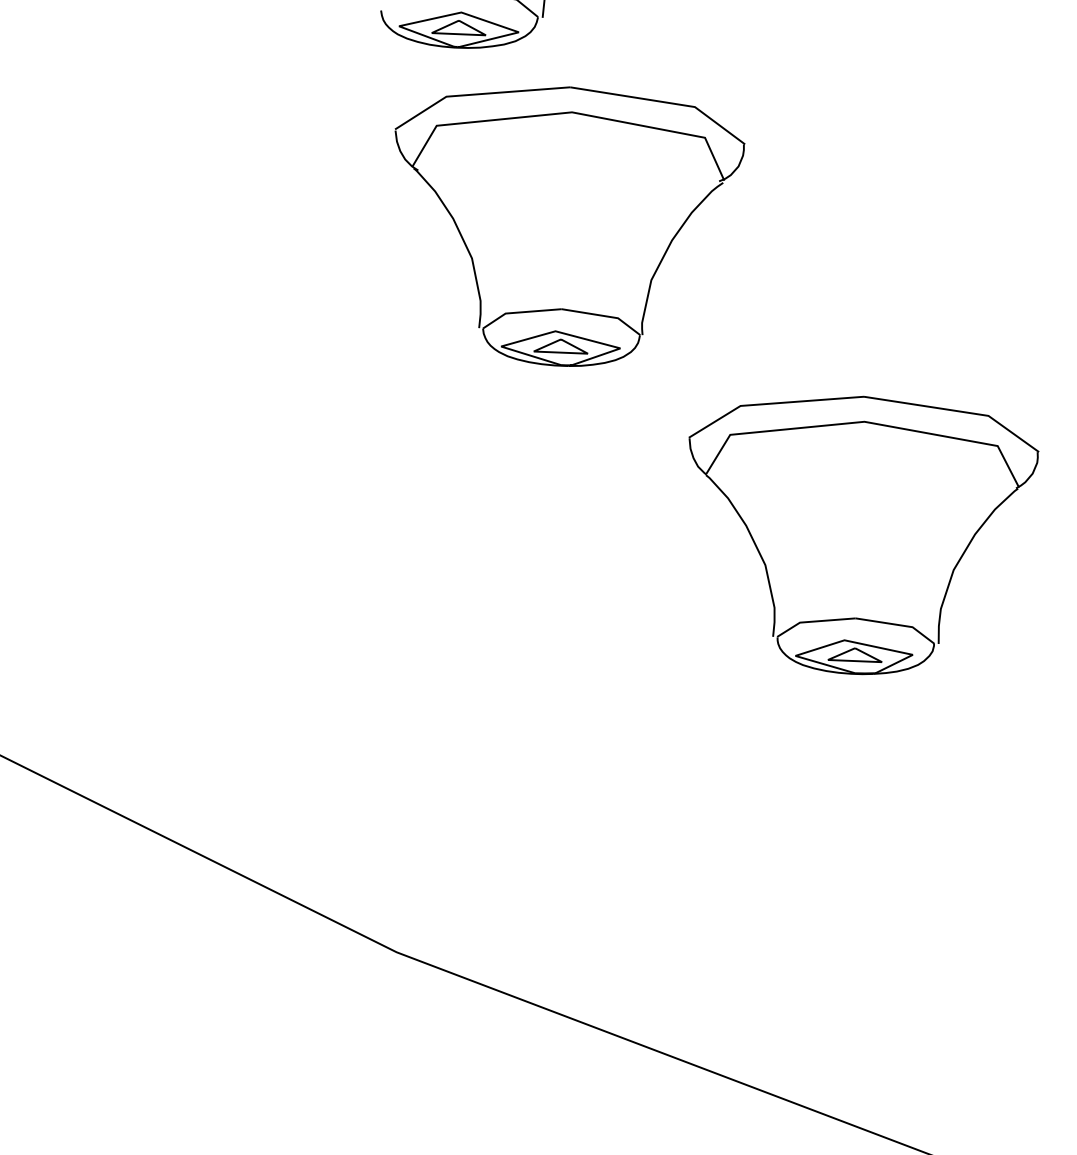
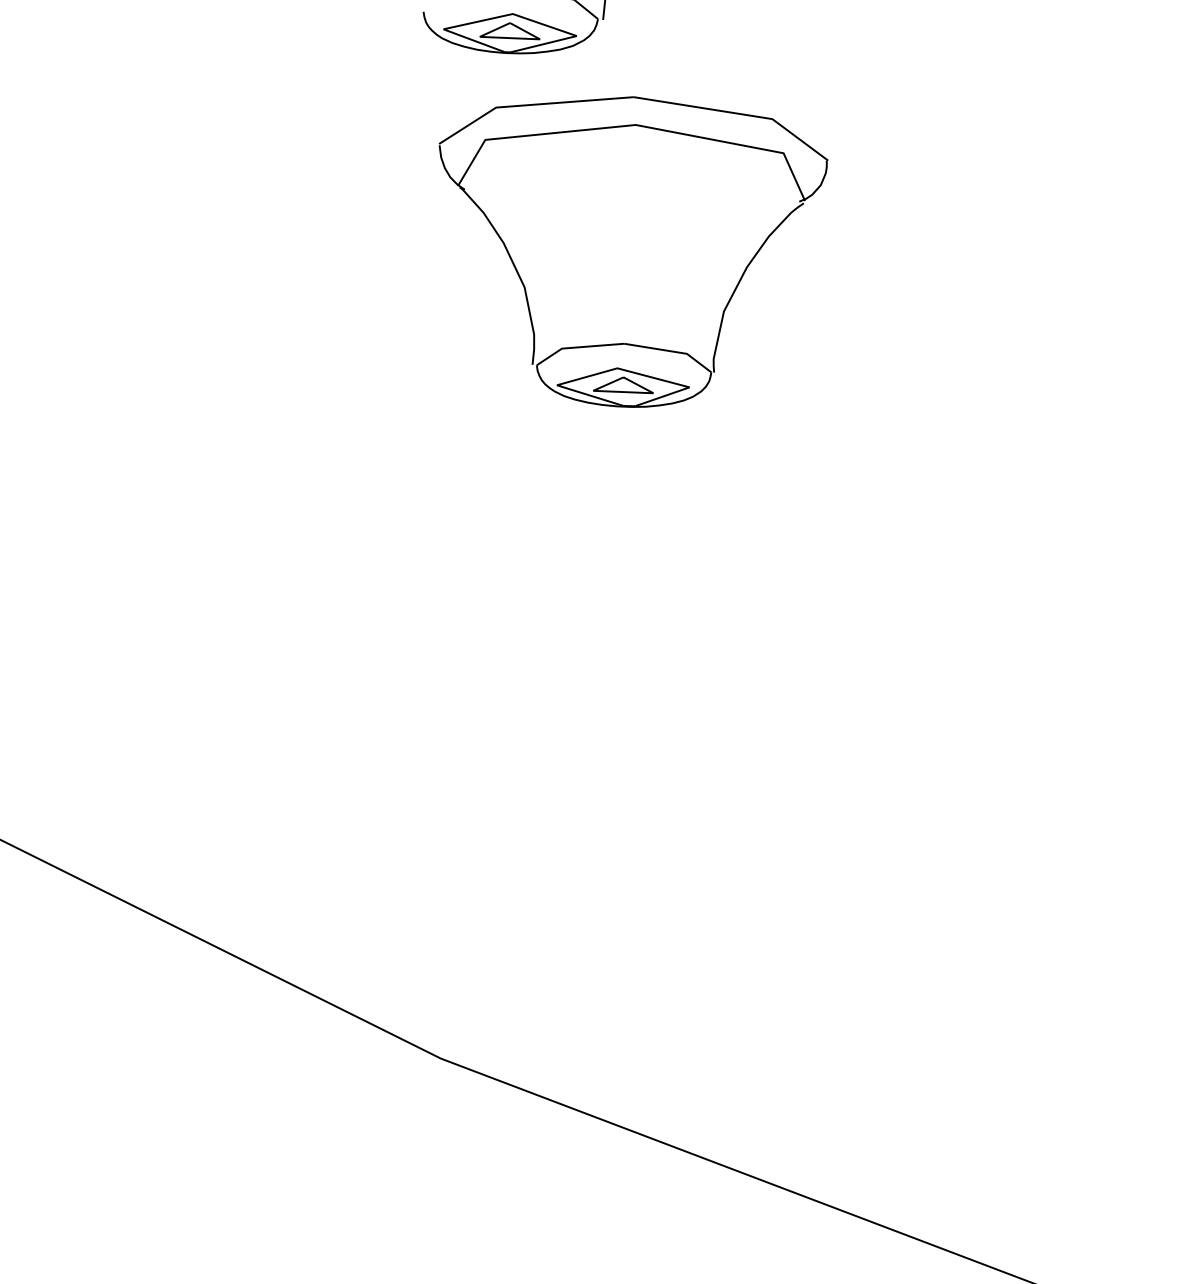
part: (858, 617) -> (954, 686), removed

